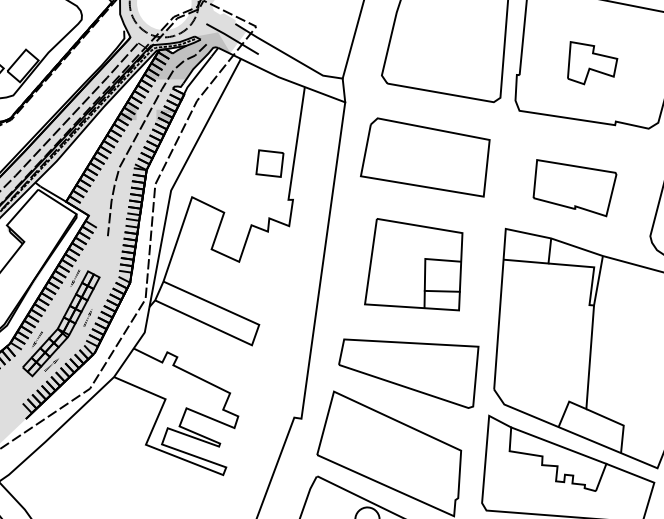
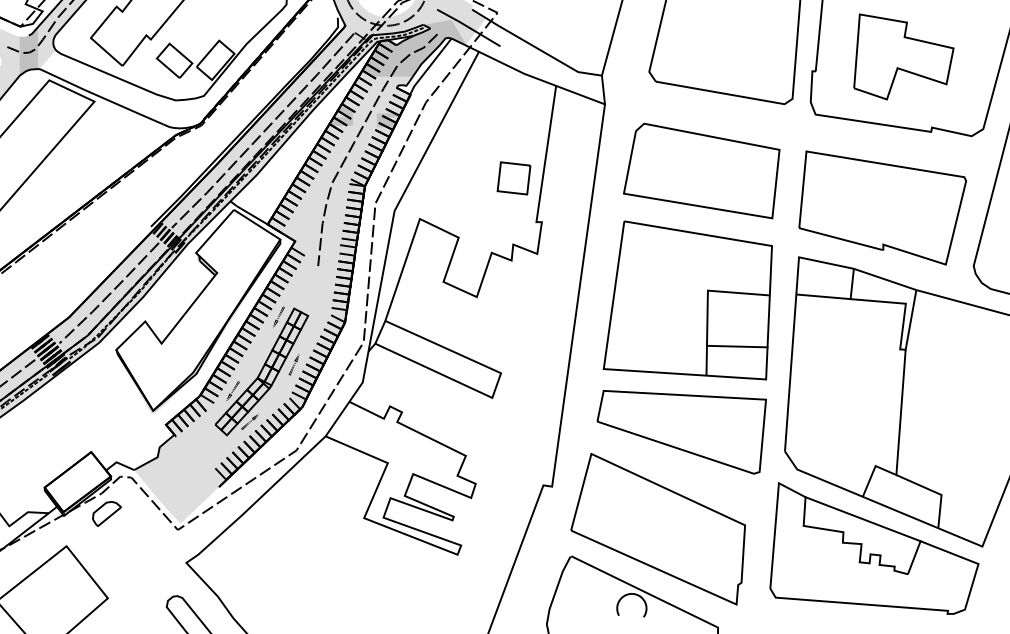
part: (592, 62) -> (903, 56), size x1.67
part: (574, 187) -> (882, 207), size x1.67
part: (413, 264) -> (687, 300), size x1.43

